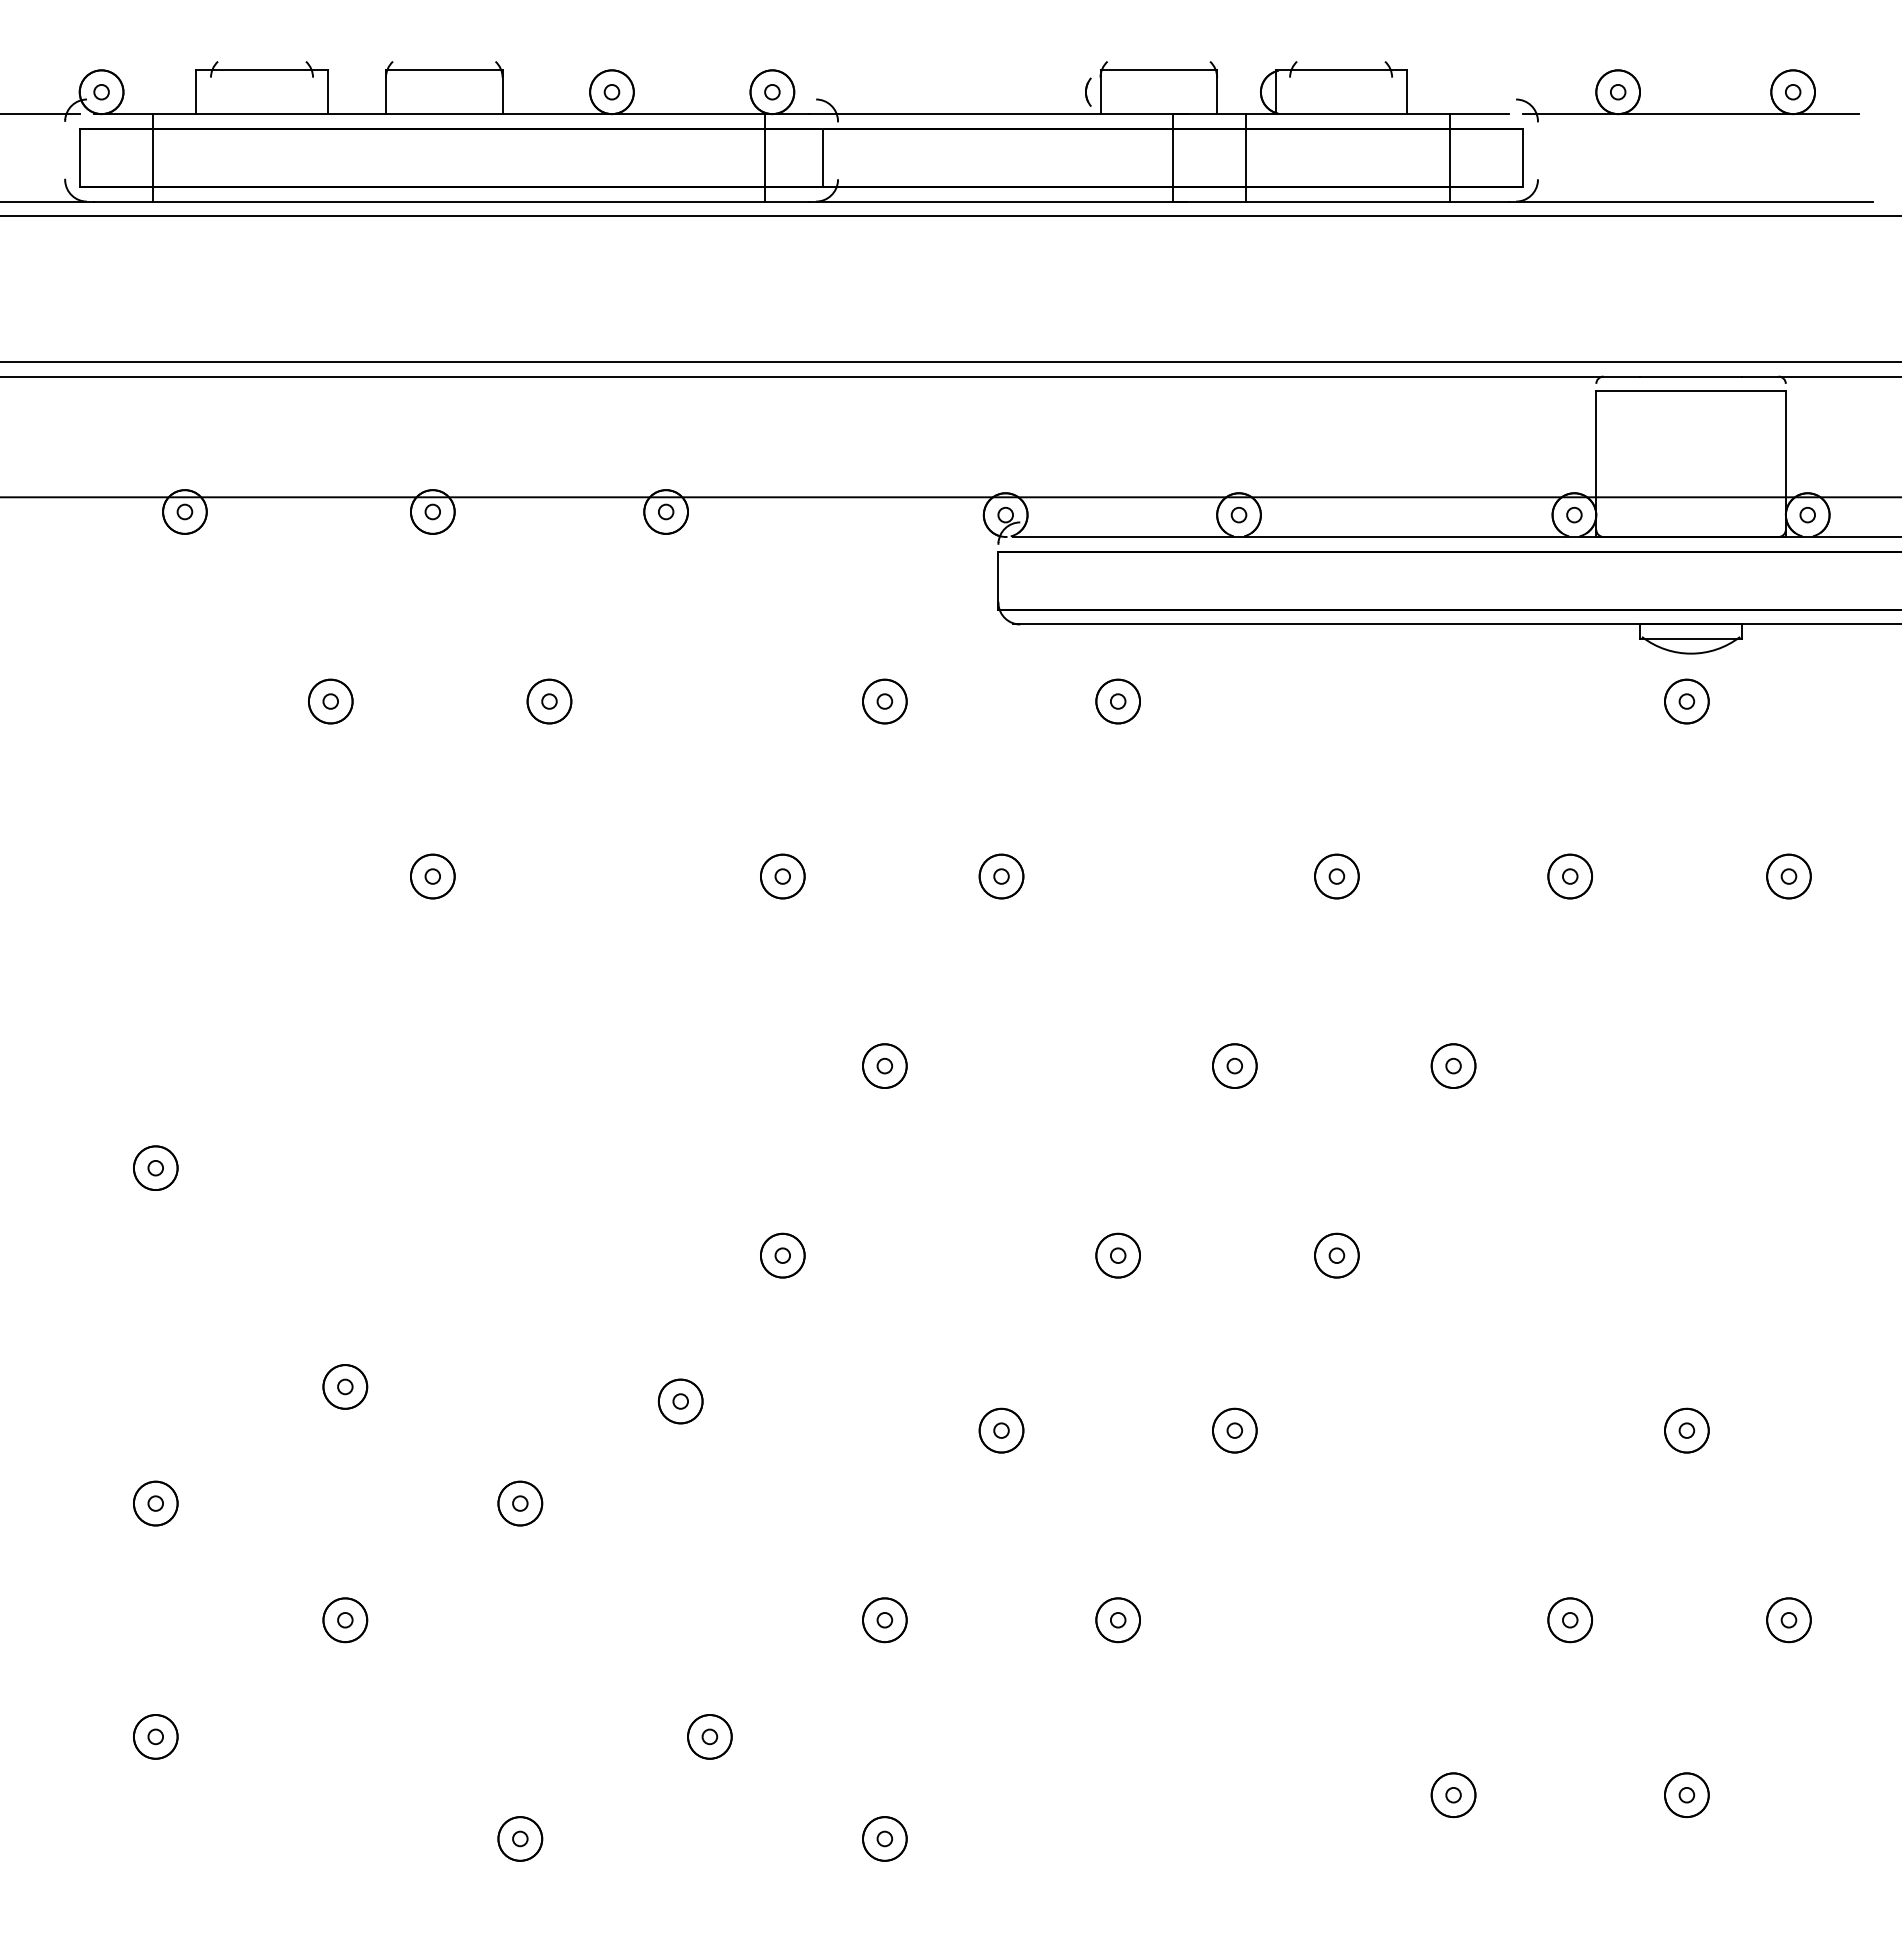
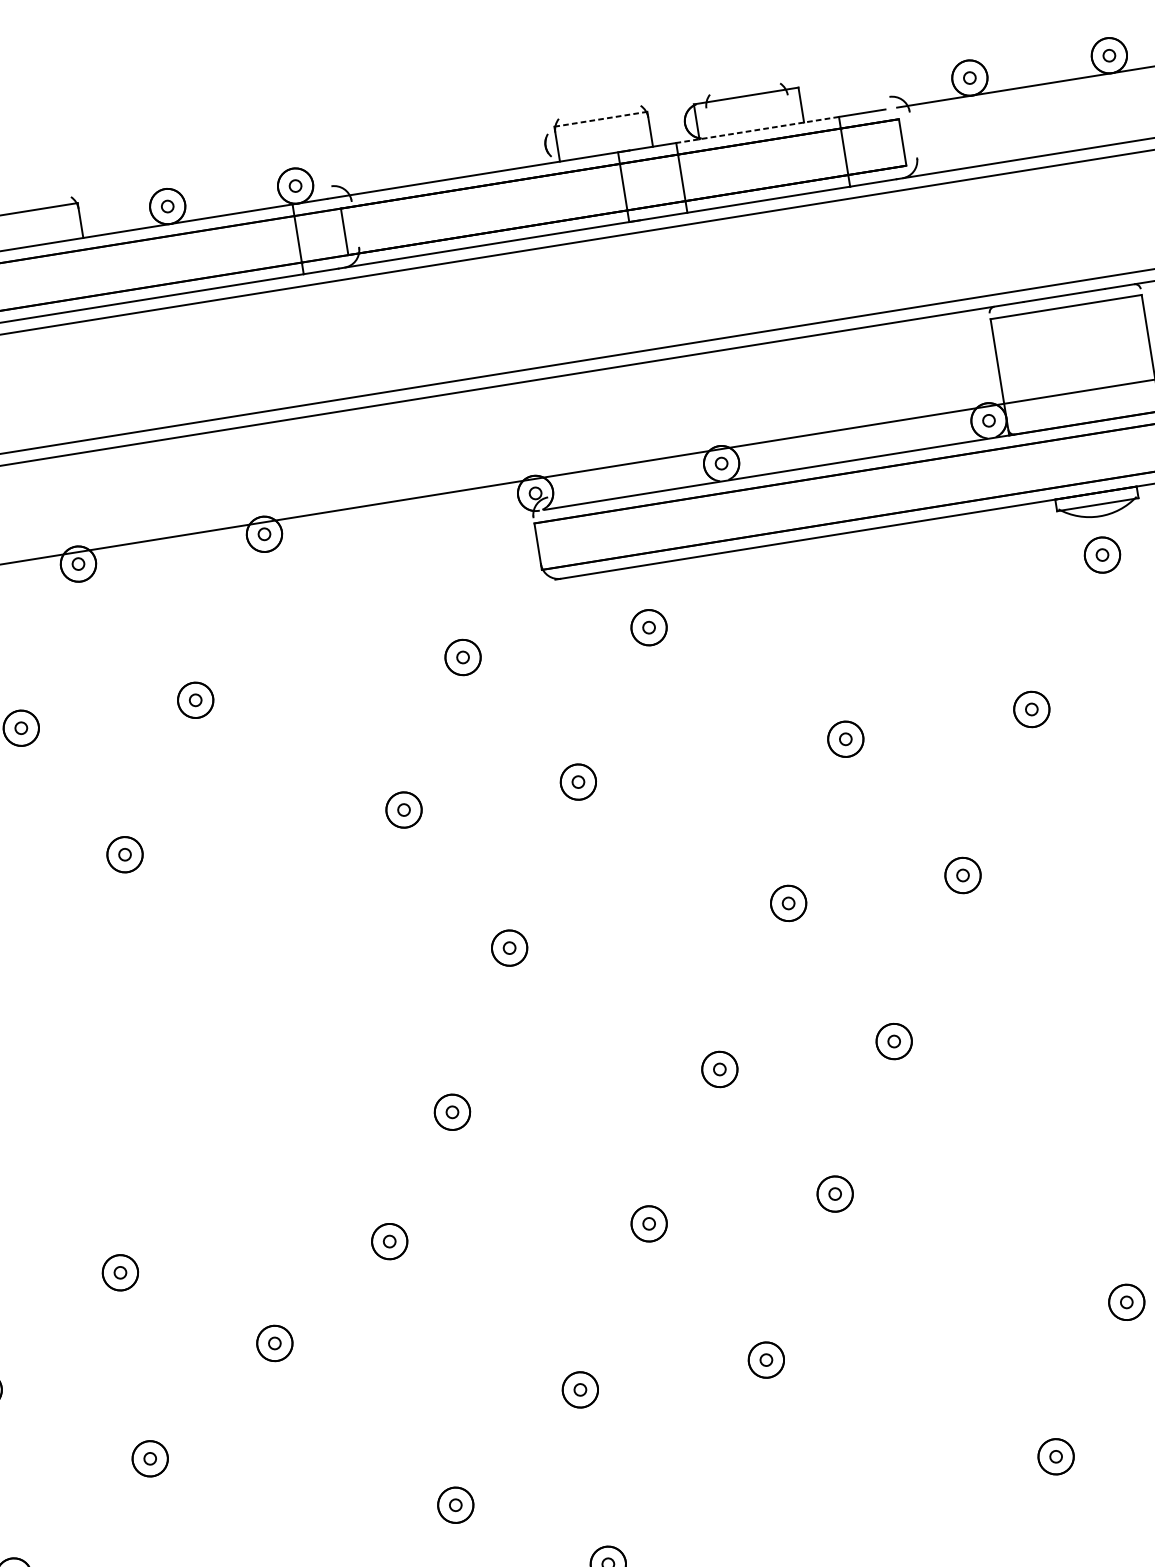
line: (1159, 70) -> (601, 119), solid -> dashed
line: (1347, 114) -> (756, 130), solid -> dashed

